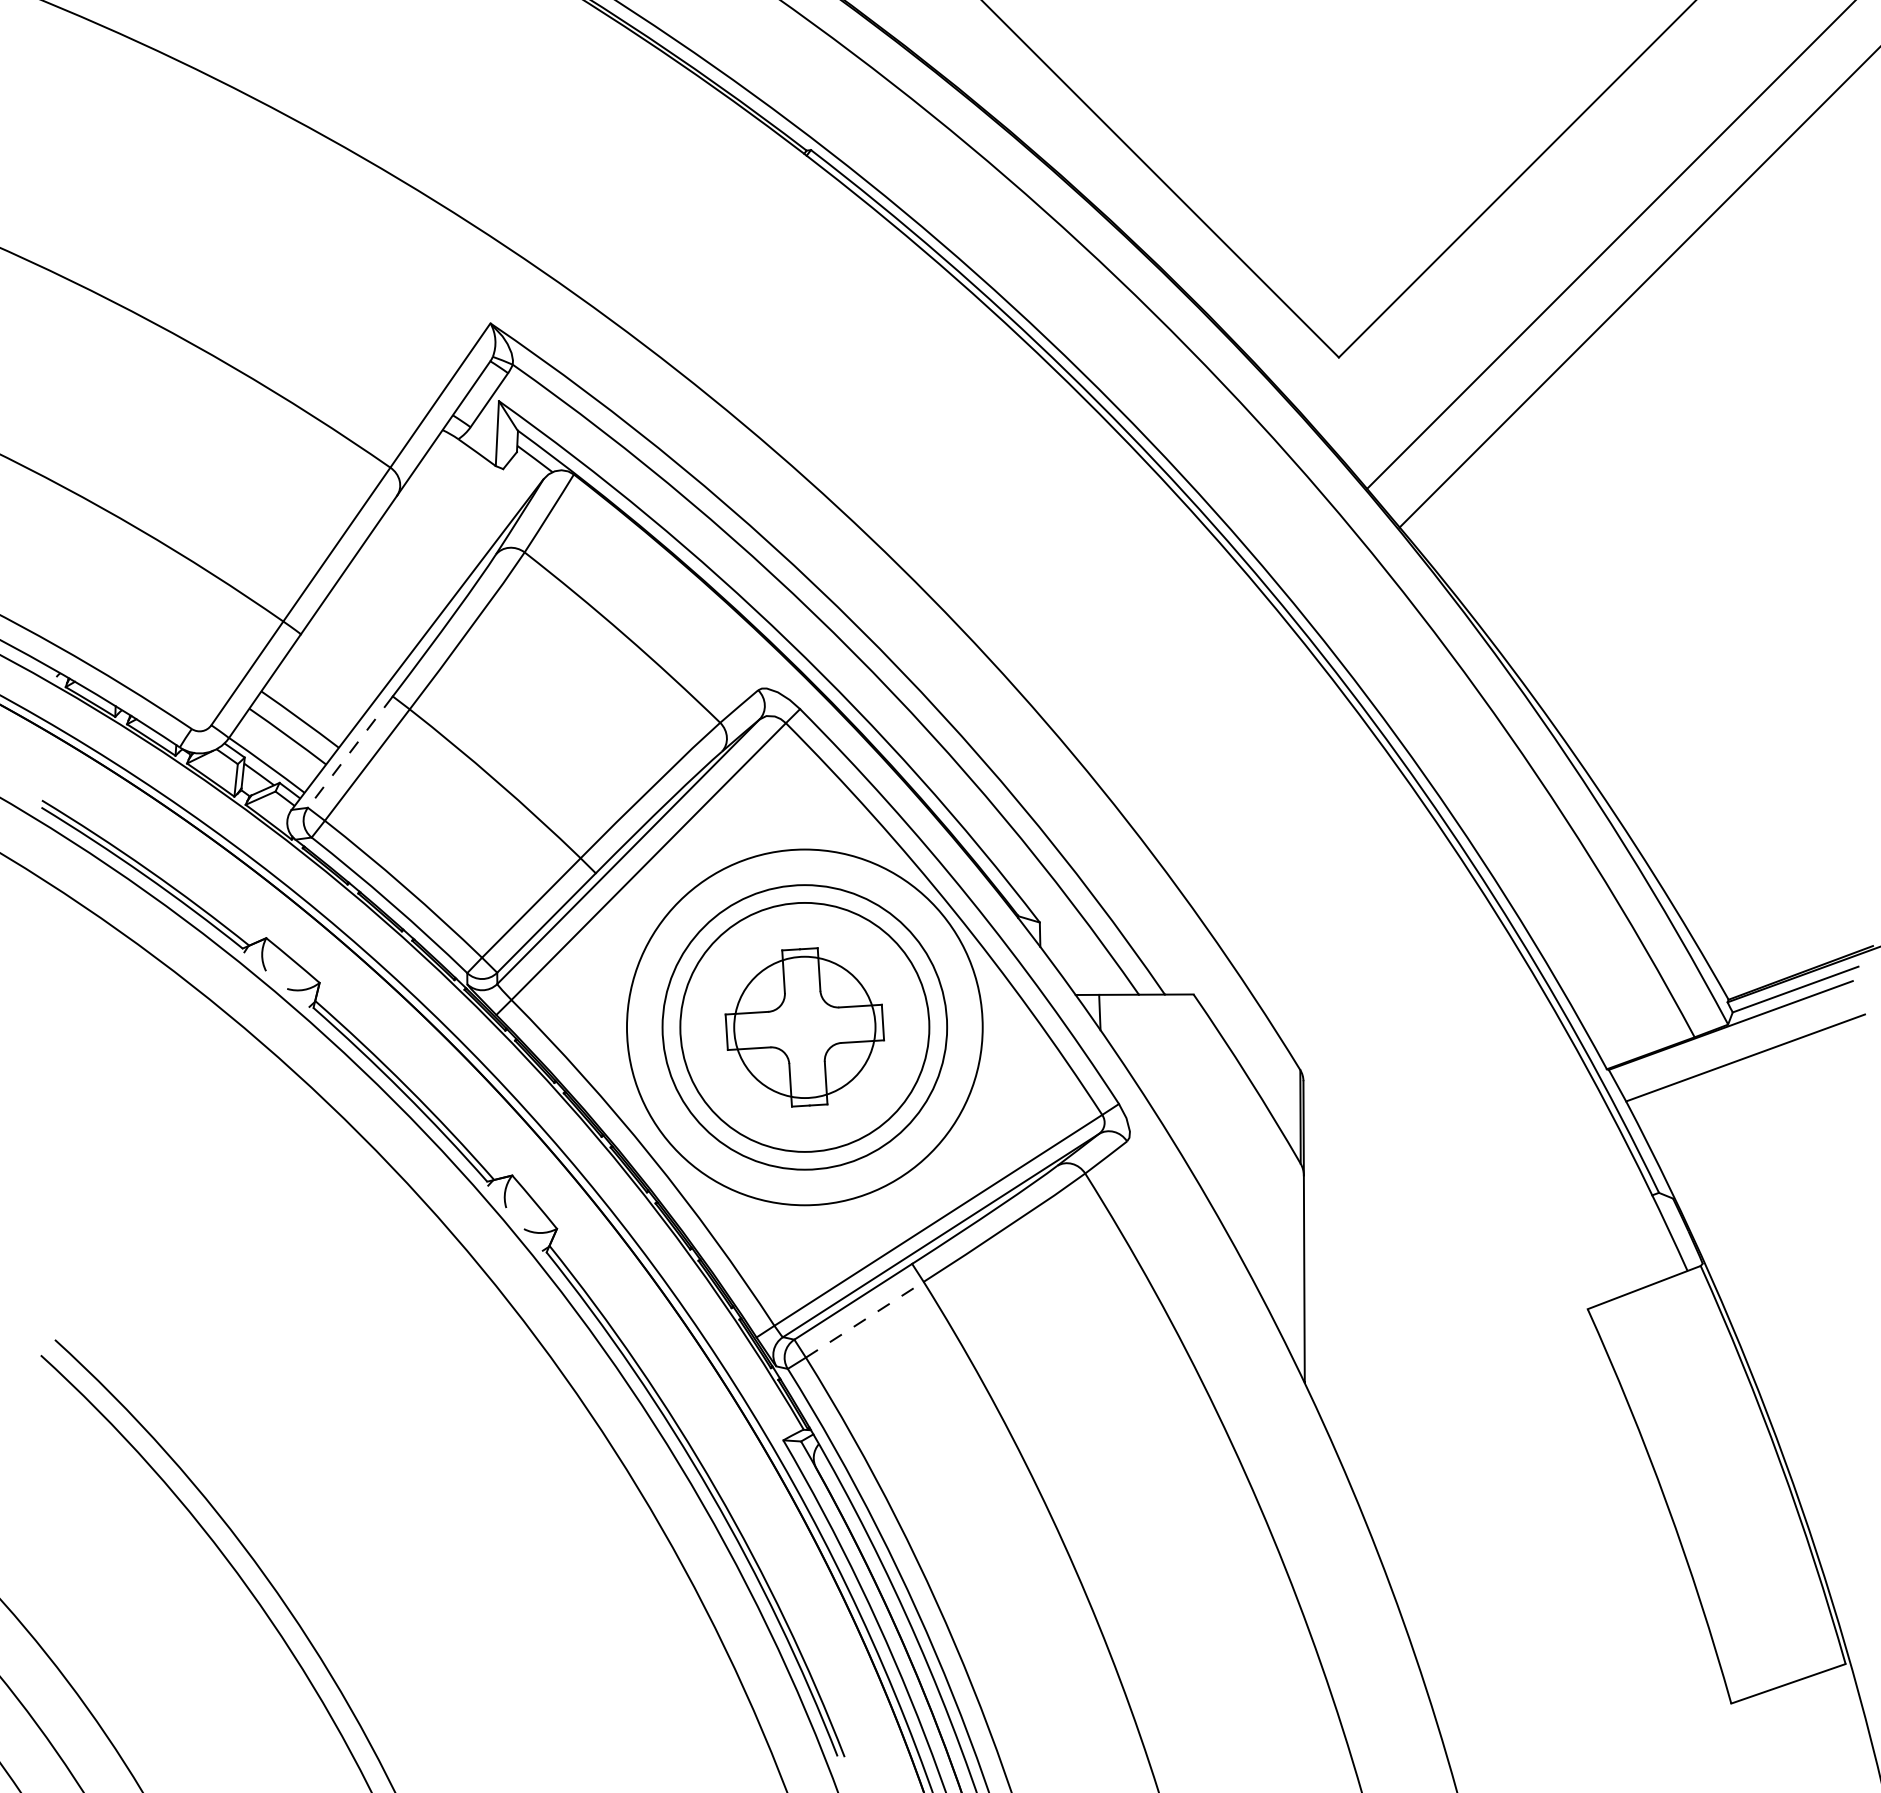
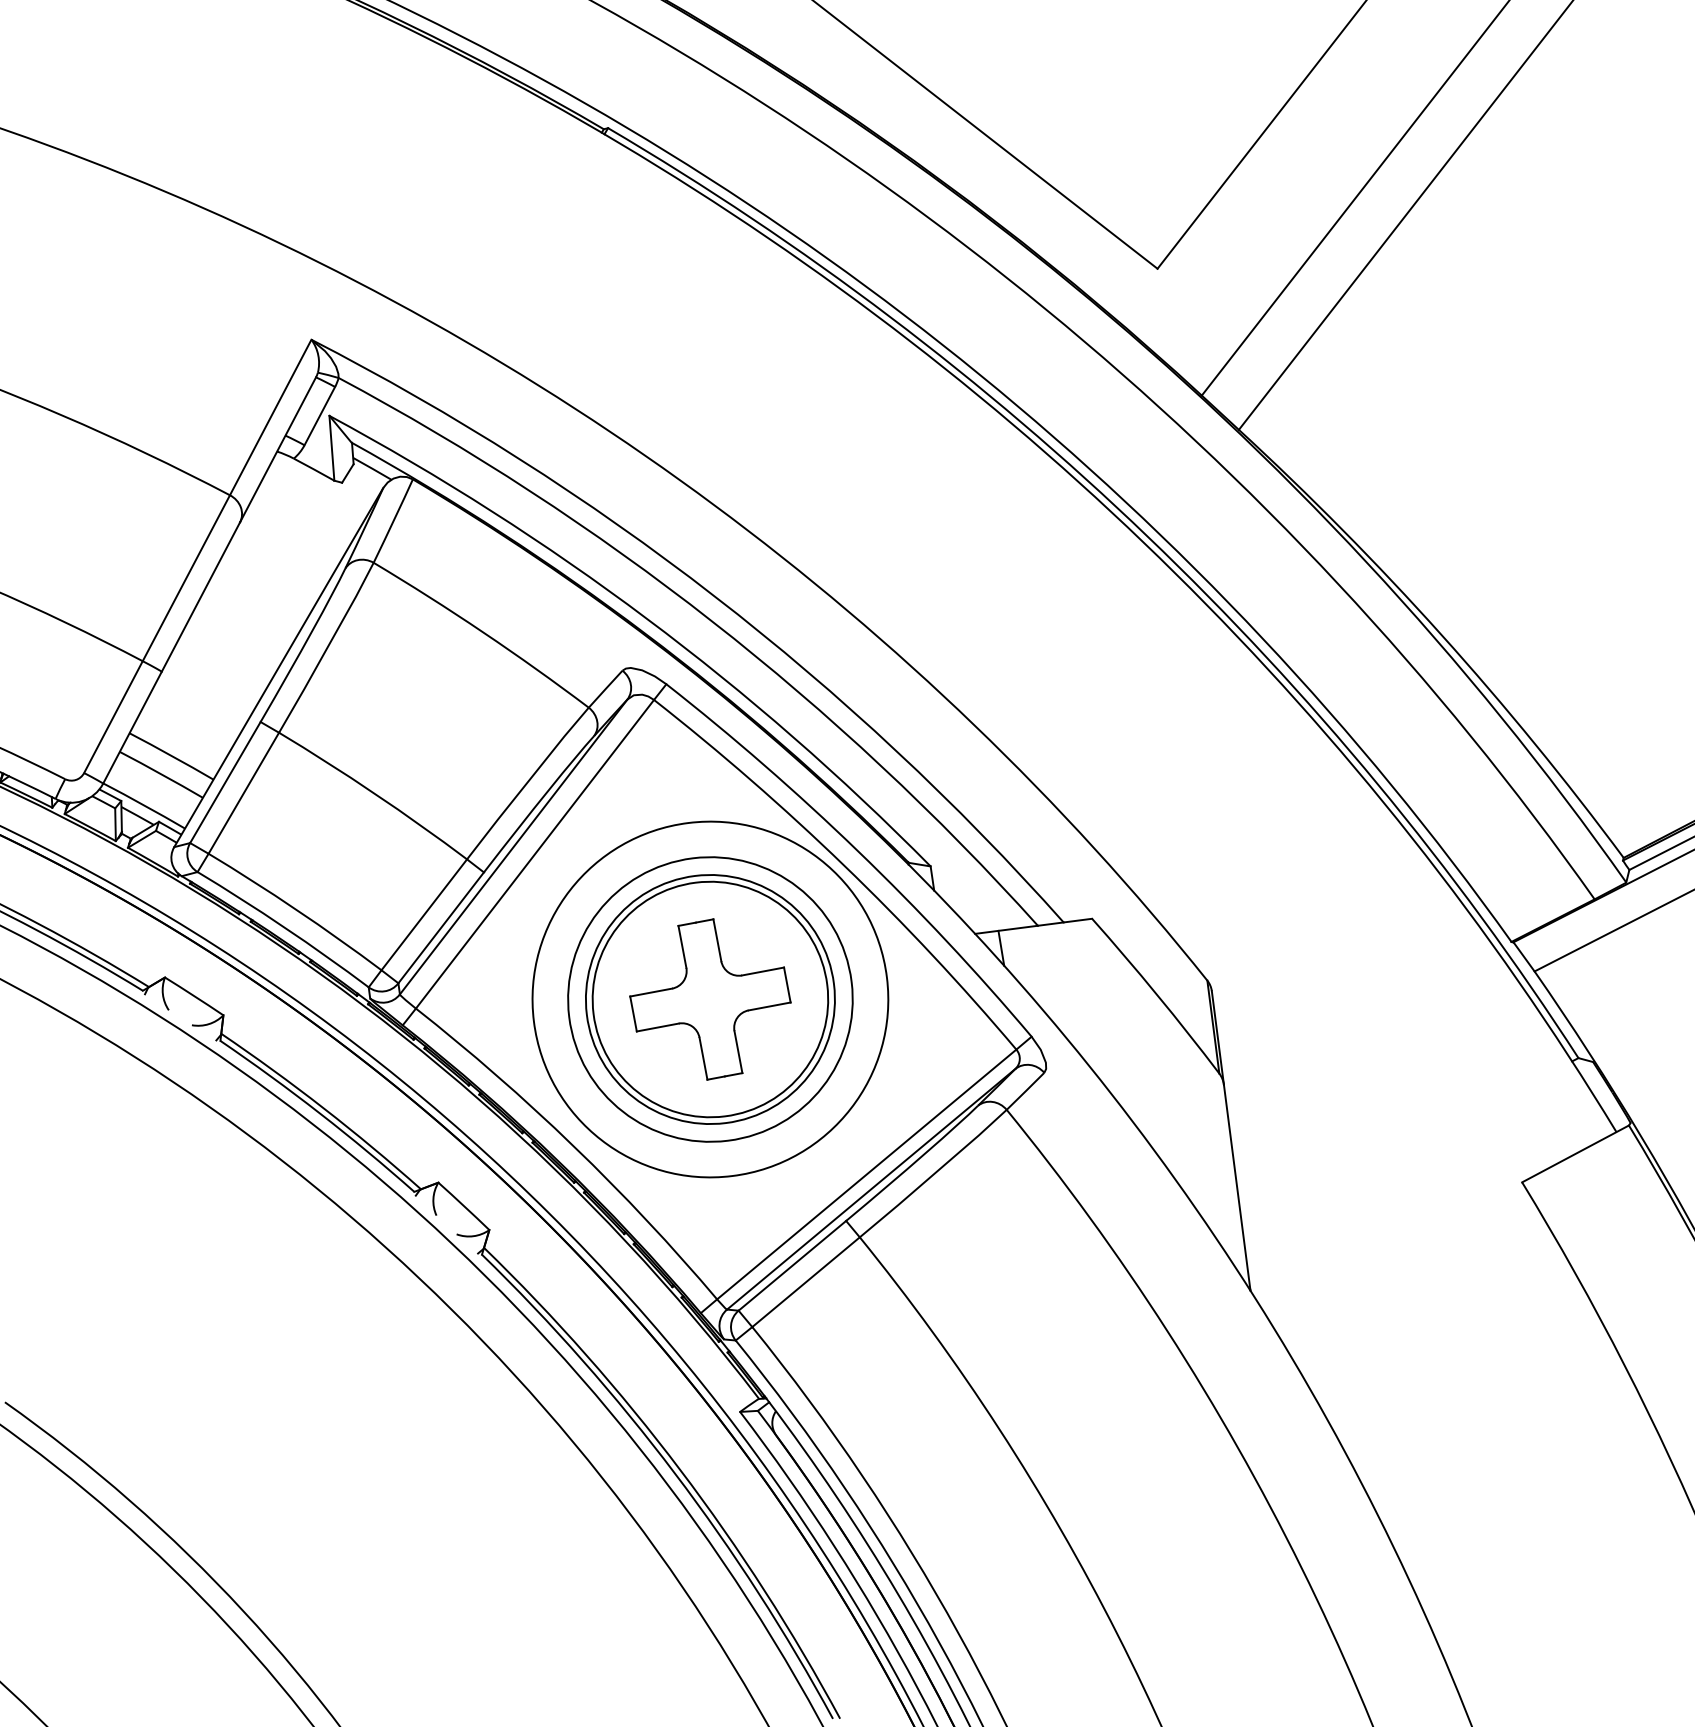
line: (350, 752) -> (225, 782), dashed -> solid
circle: (804, 1027) -> (710, 999), size x1.67
line: (865, 1319) -> (806, 1281), dashed -> solid

